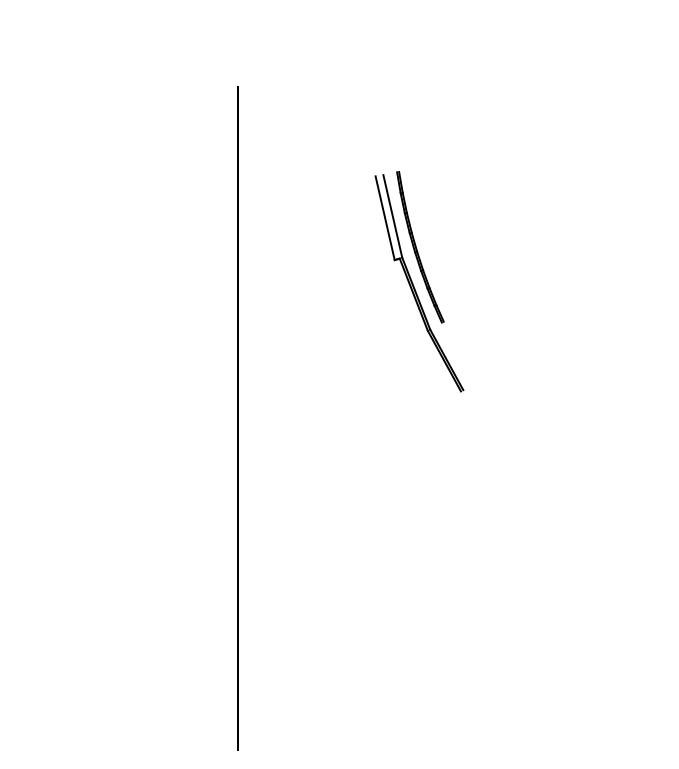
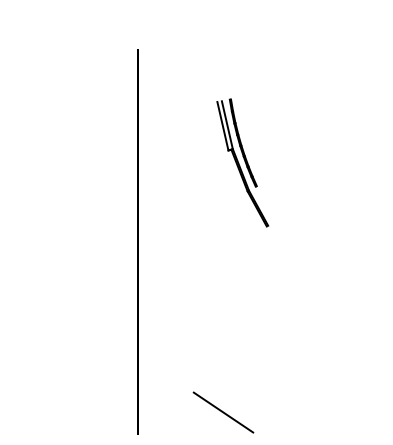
line: (386, 712) -> (223, 412), added

